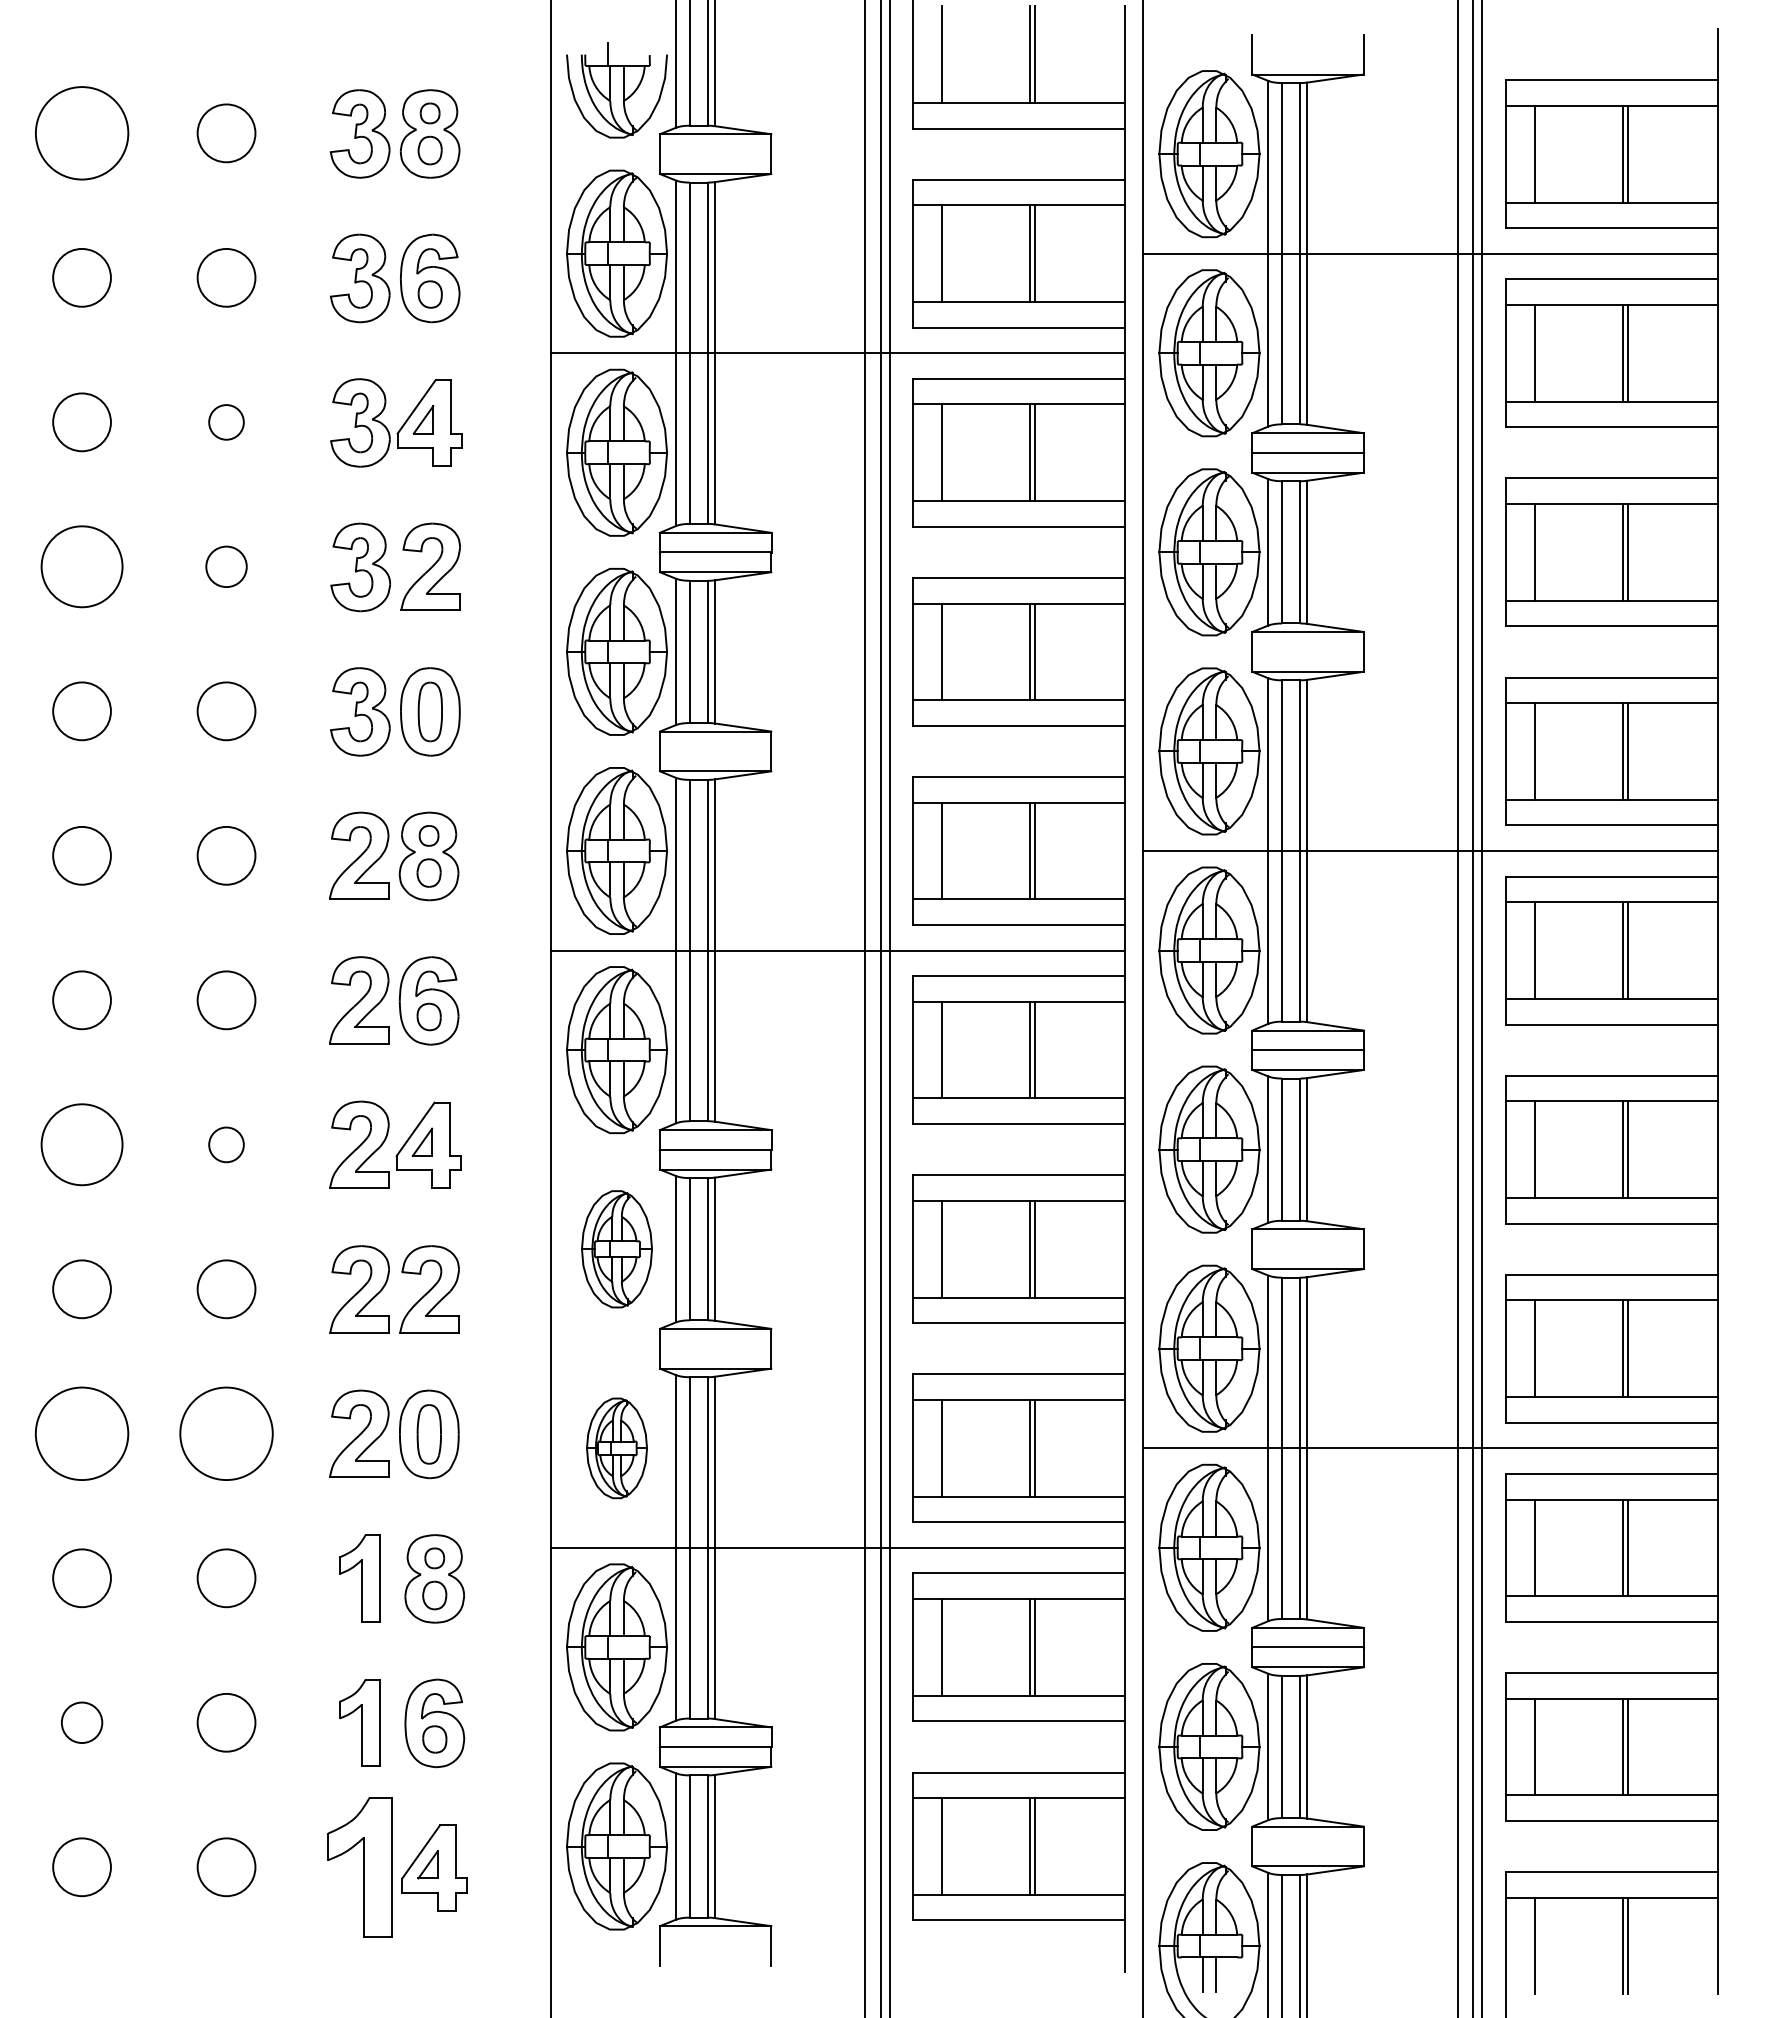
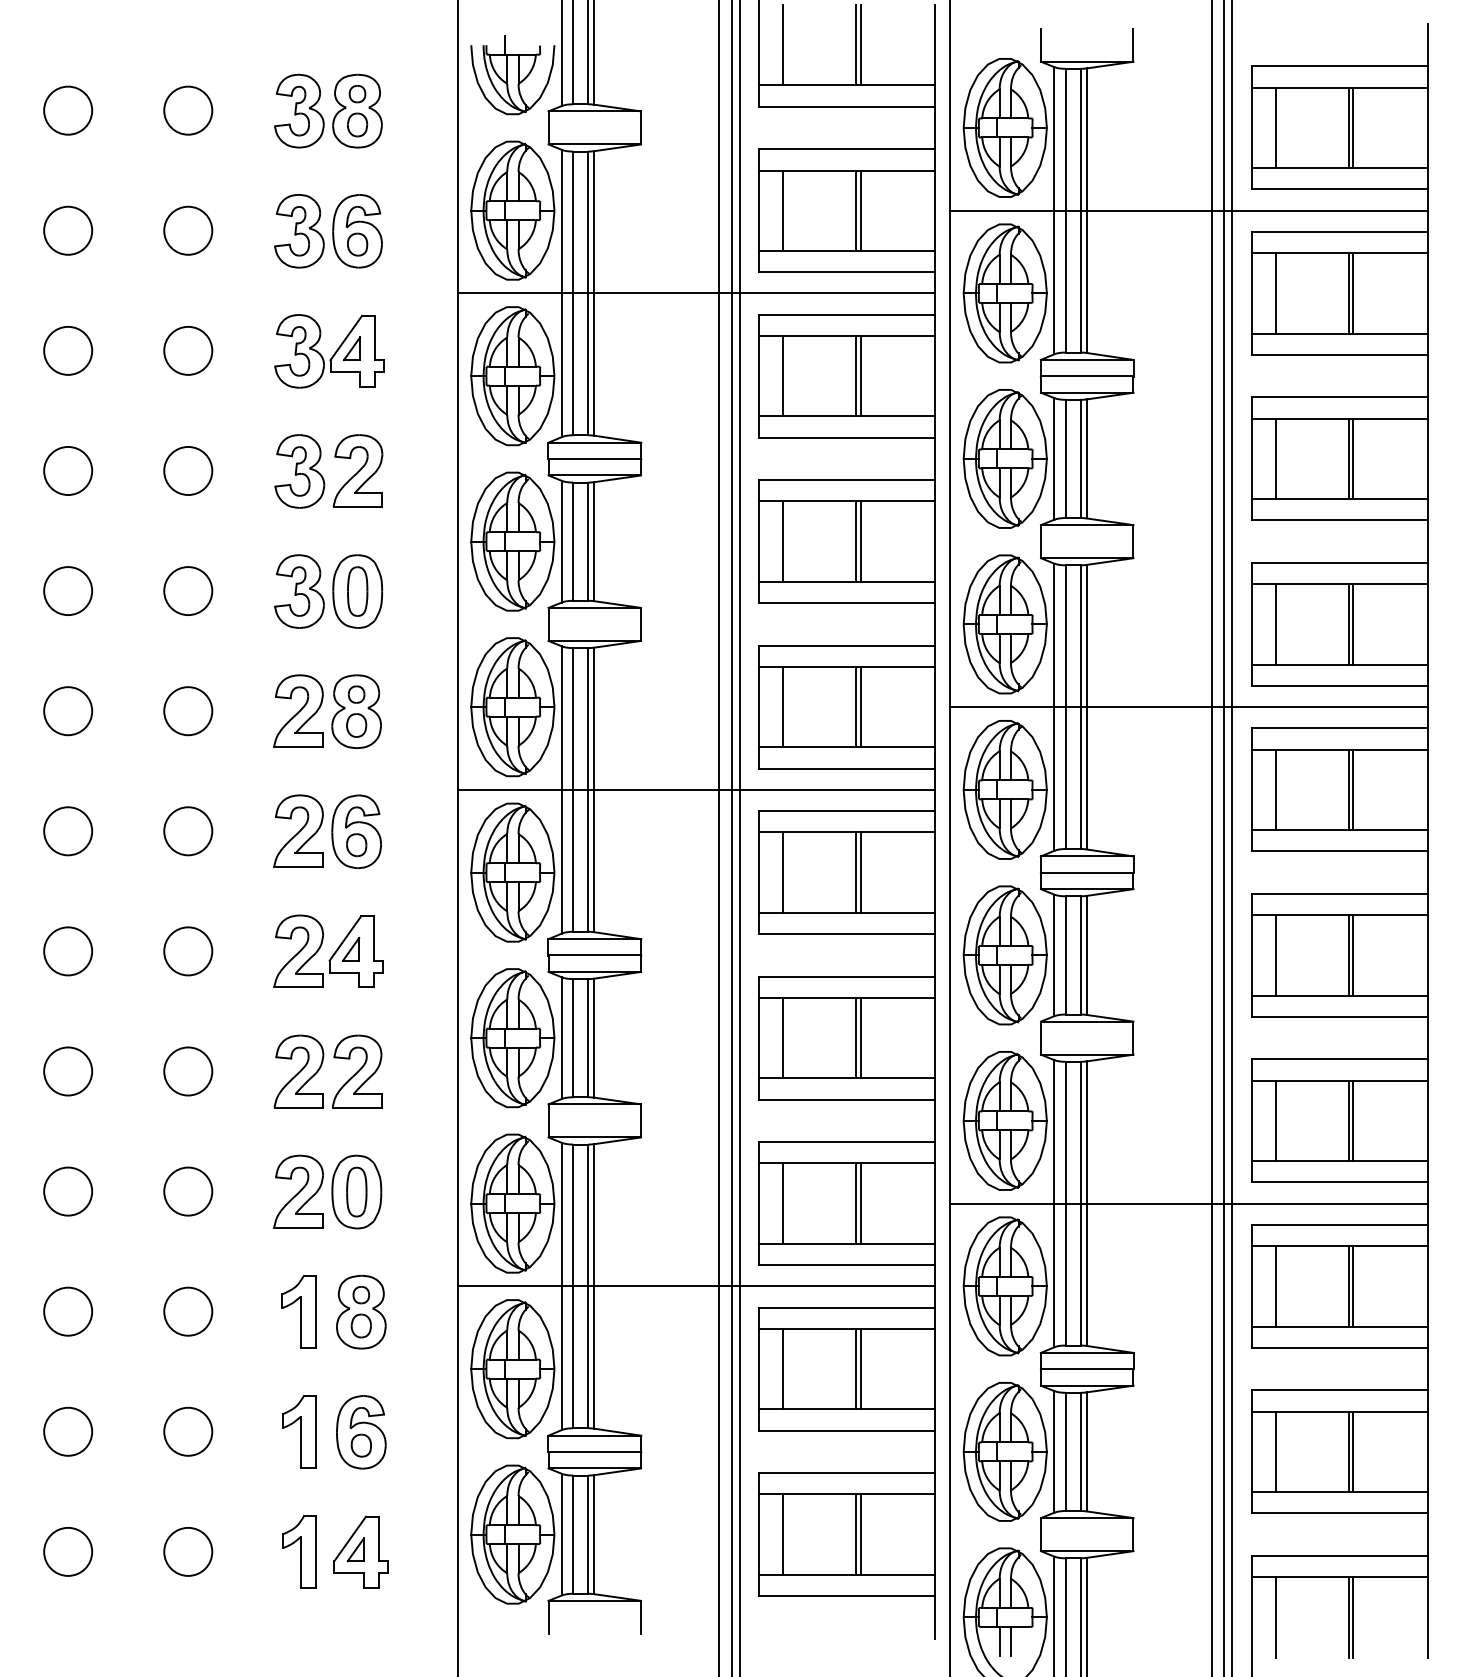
circle: (81, 133) -> (67, 110), size x0.62
circle: (226, 422) -> (188, 351), size x1.67
circle: (81, 566) -> (67, 470), size x0.71
circle: (226, 566) -> (188, 470), size x1.43
circle: (81, 1144) -> (67, 951), size x0.71
circle: (226, 1144) -> (188, 951), size x1.67
part: (616, 1249) -> (512, 1038), size x1.43
circle: (81, 1433) -> (67, 1191), size x0.62
circle: (226, 1433) -> (188, 1191), size x0.62
part: (616, 1448) -> (512, 1203), size x1.67
circle: (81, 1722) -> (67, 1431), size x1.43
part: (359, 1867) -> (298, 1552), size x0.62

